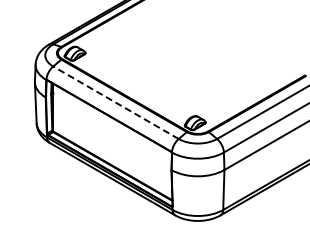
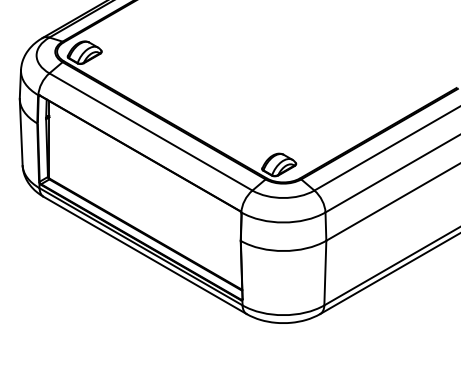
line: (115, 102) -> (150, 131), dashed -> solid

